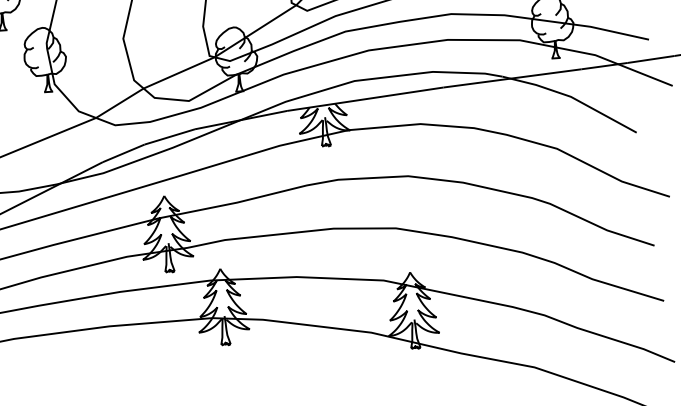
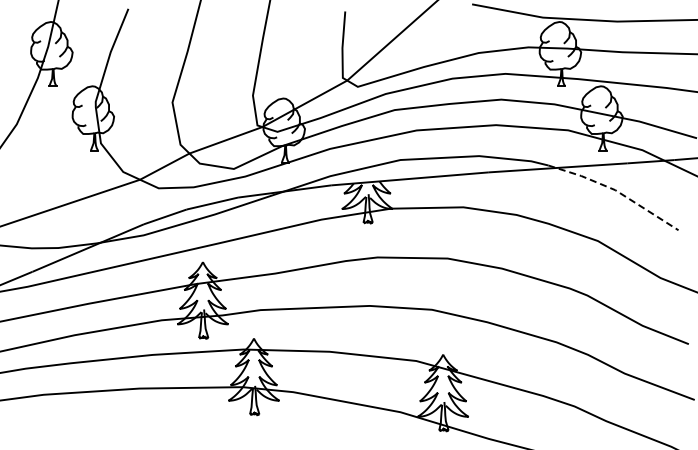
line: (572, 97) -> (616, 190), solid -> dashed

